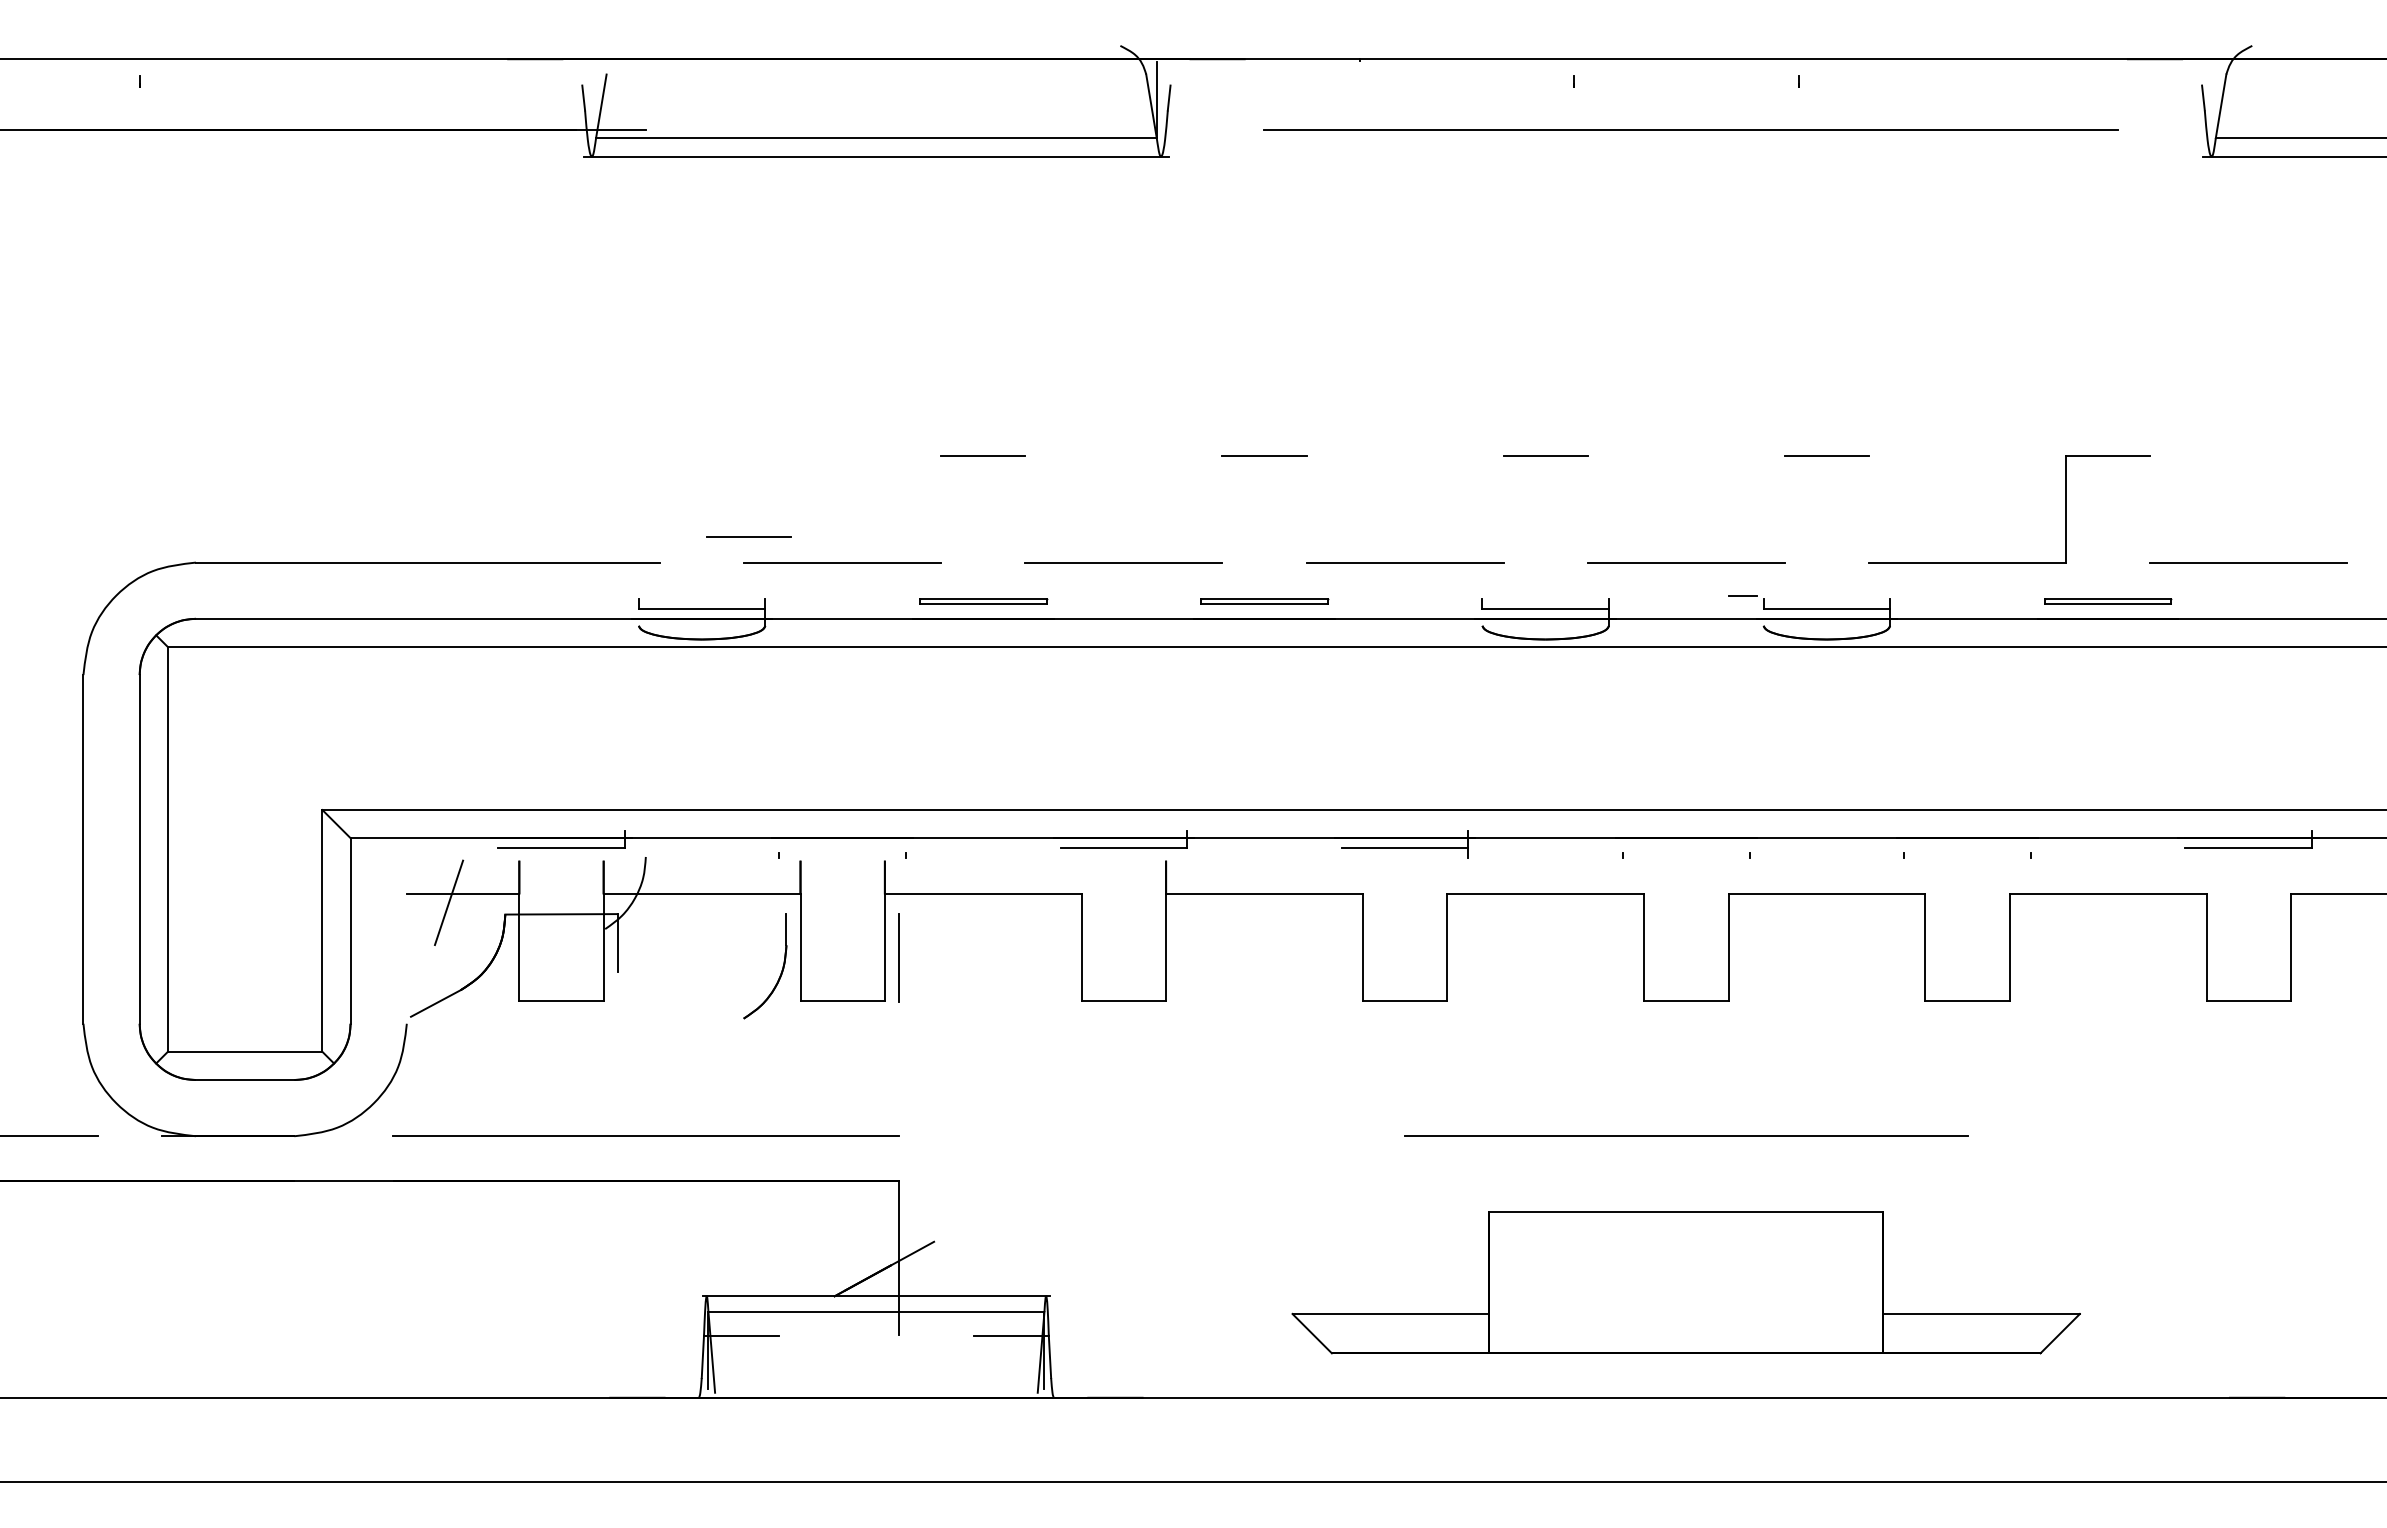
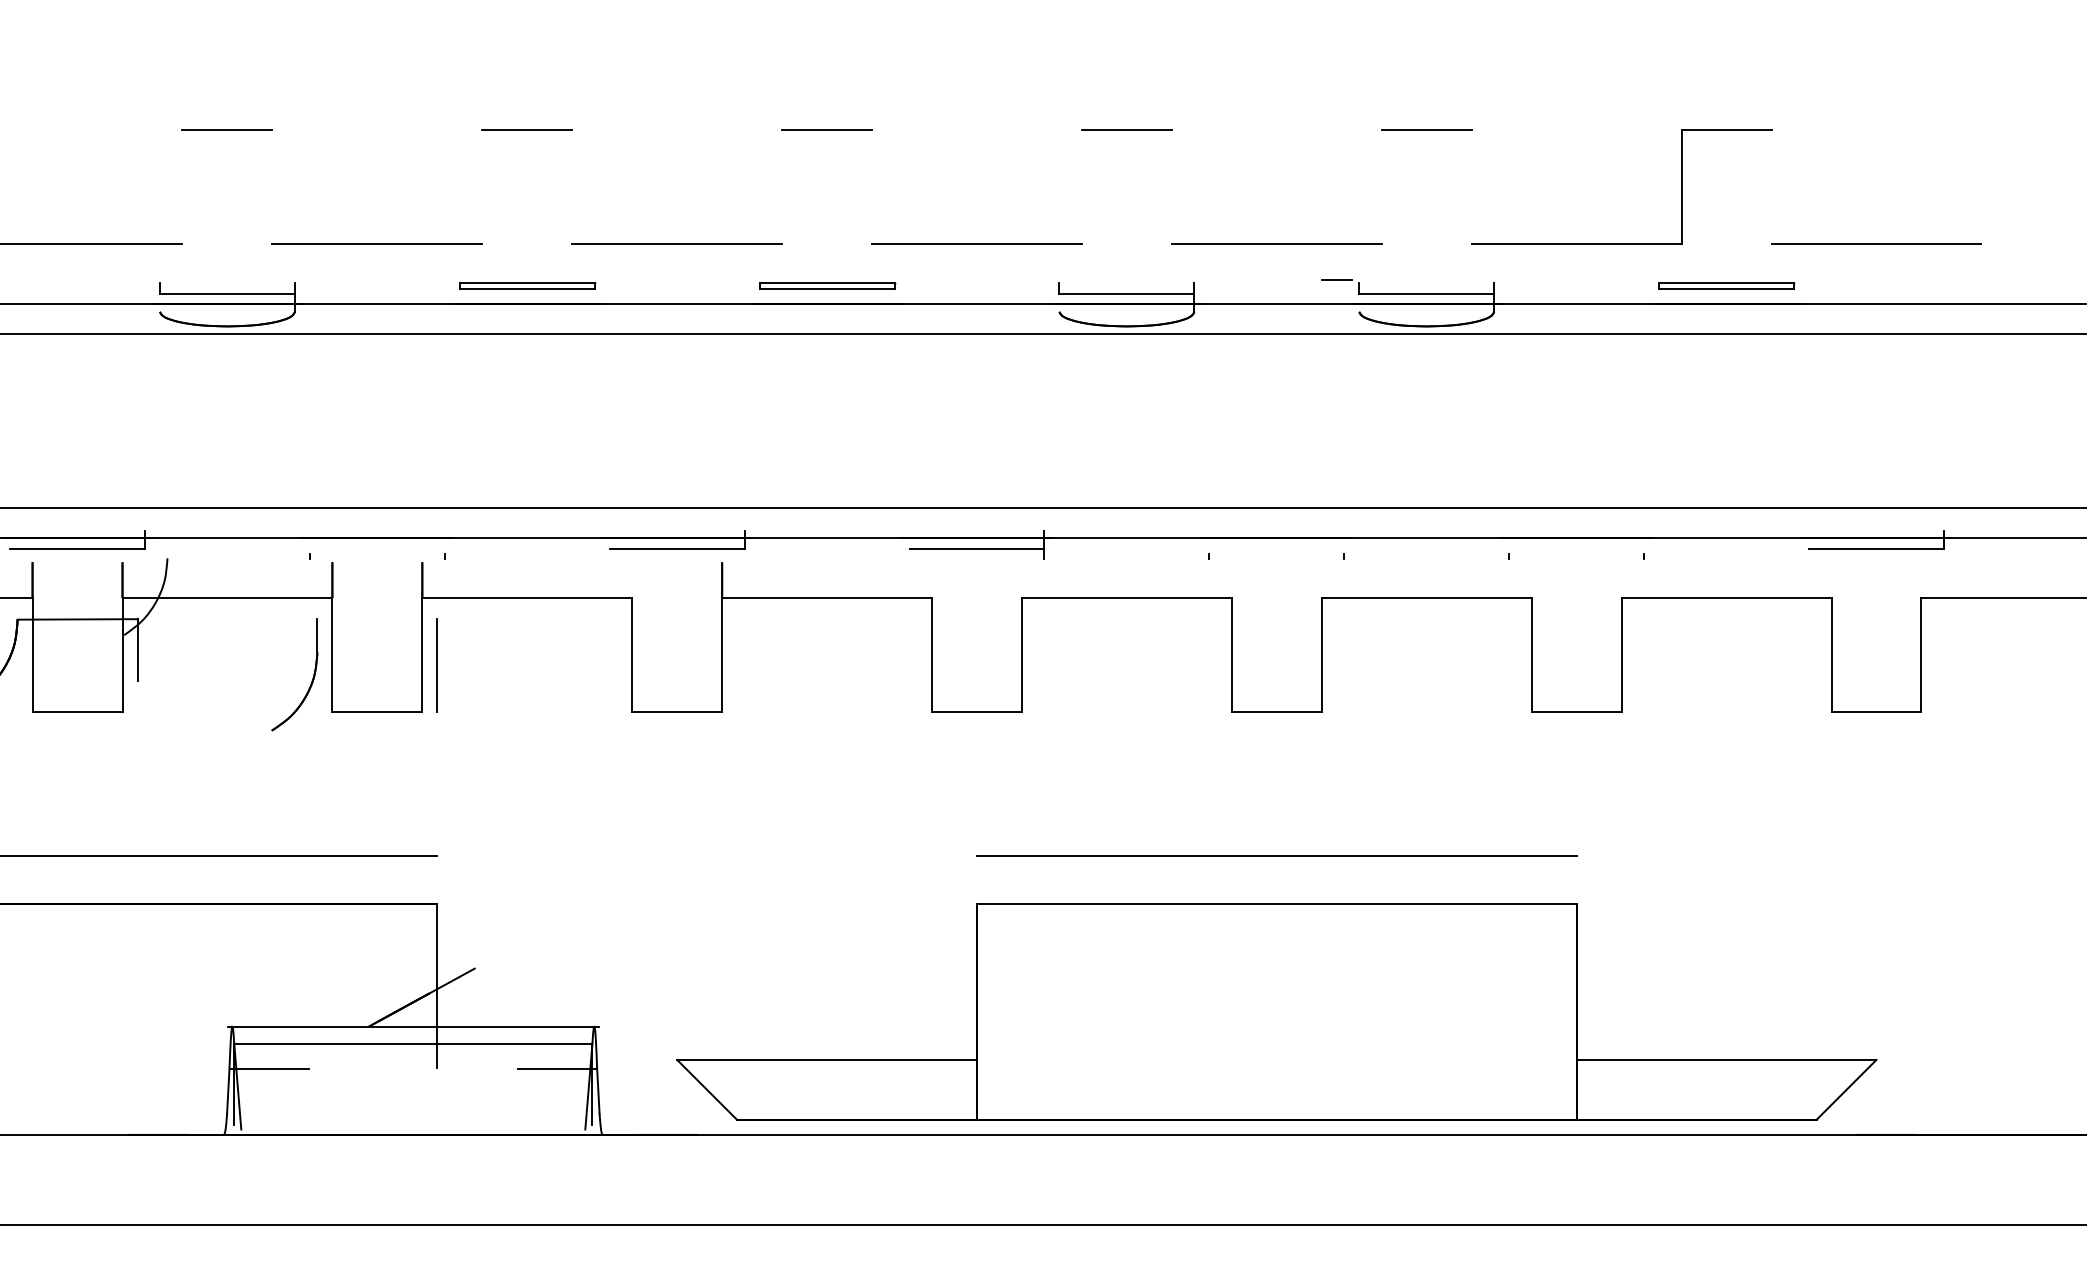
line: (748, 536) -> (226, 130), moved
part: (1685, 1282) -> (1275, 1011), size x1.43

